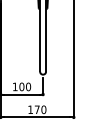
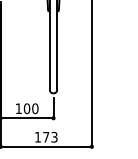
text: (43, 109) -> (54, 137), 170 -> 173

